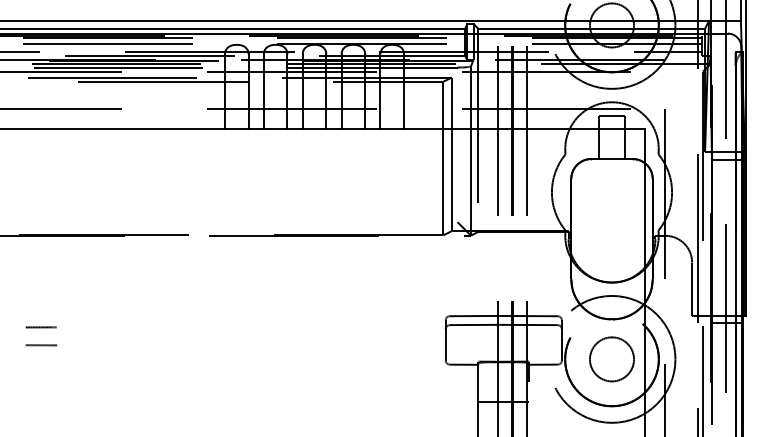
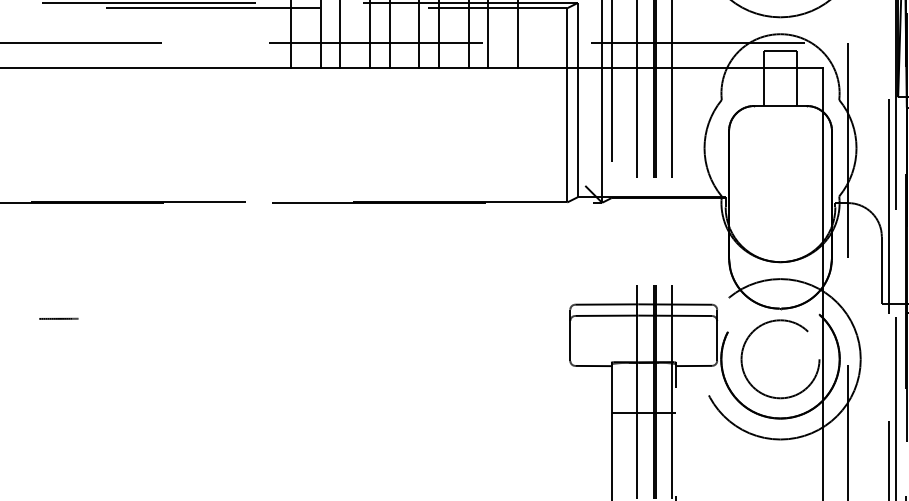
line: (41, 345) -> (59, 341), removed
circle: (611, 359) -> (779, 359), size x1.4

